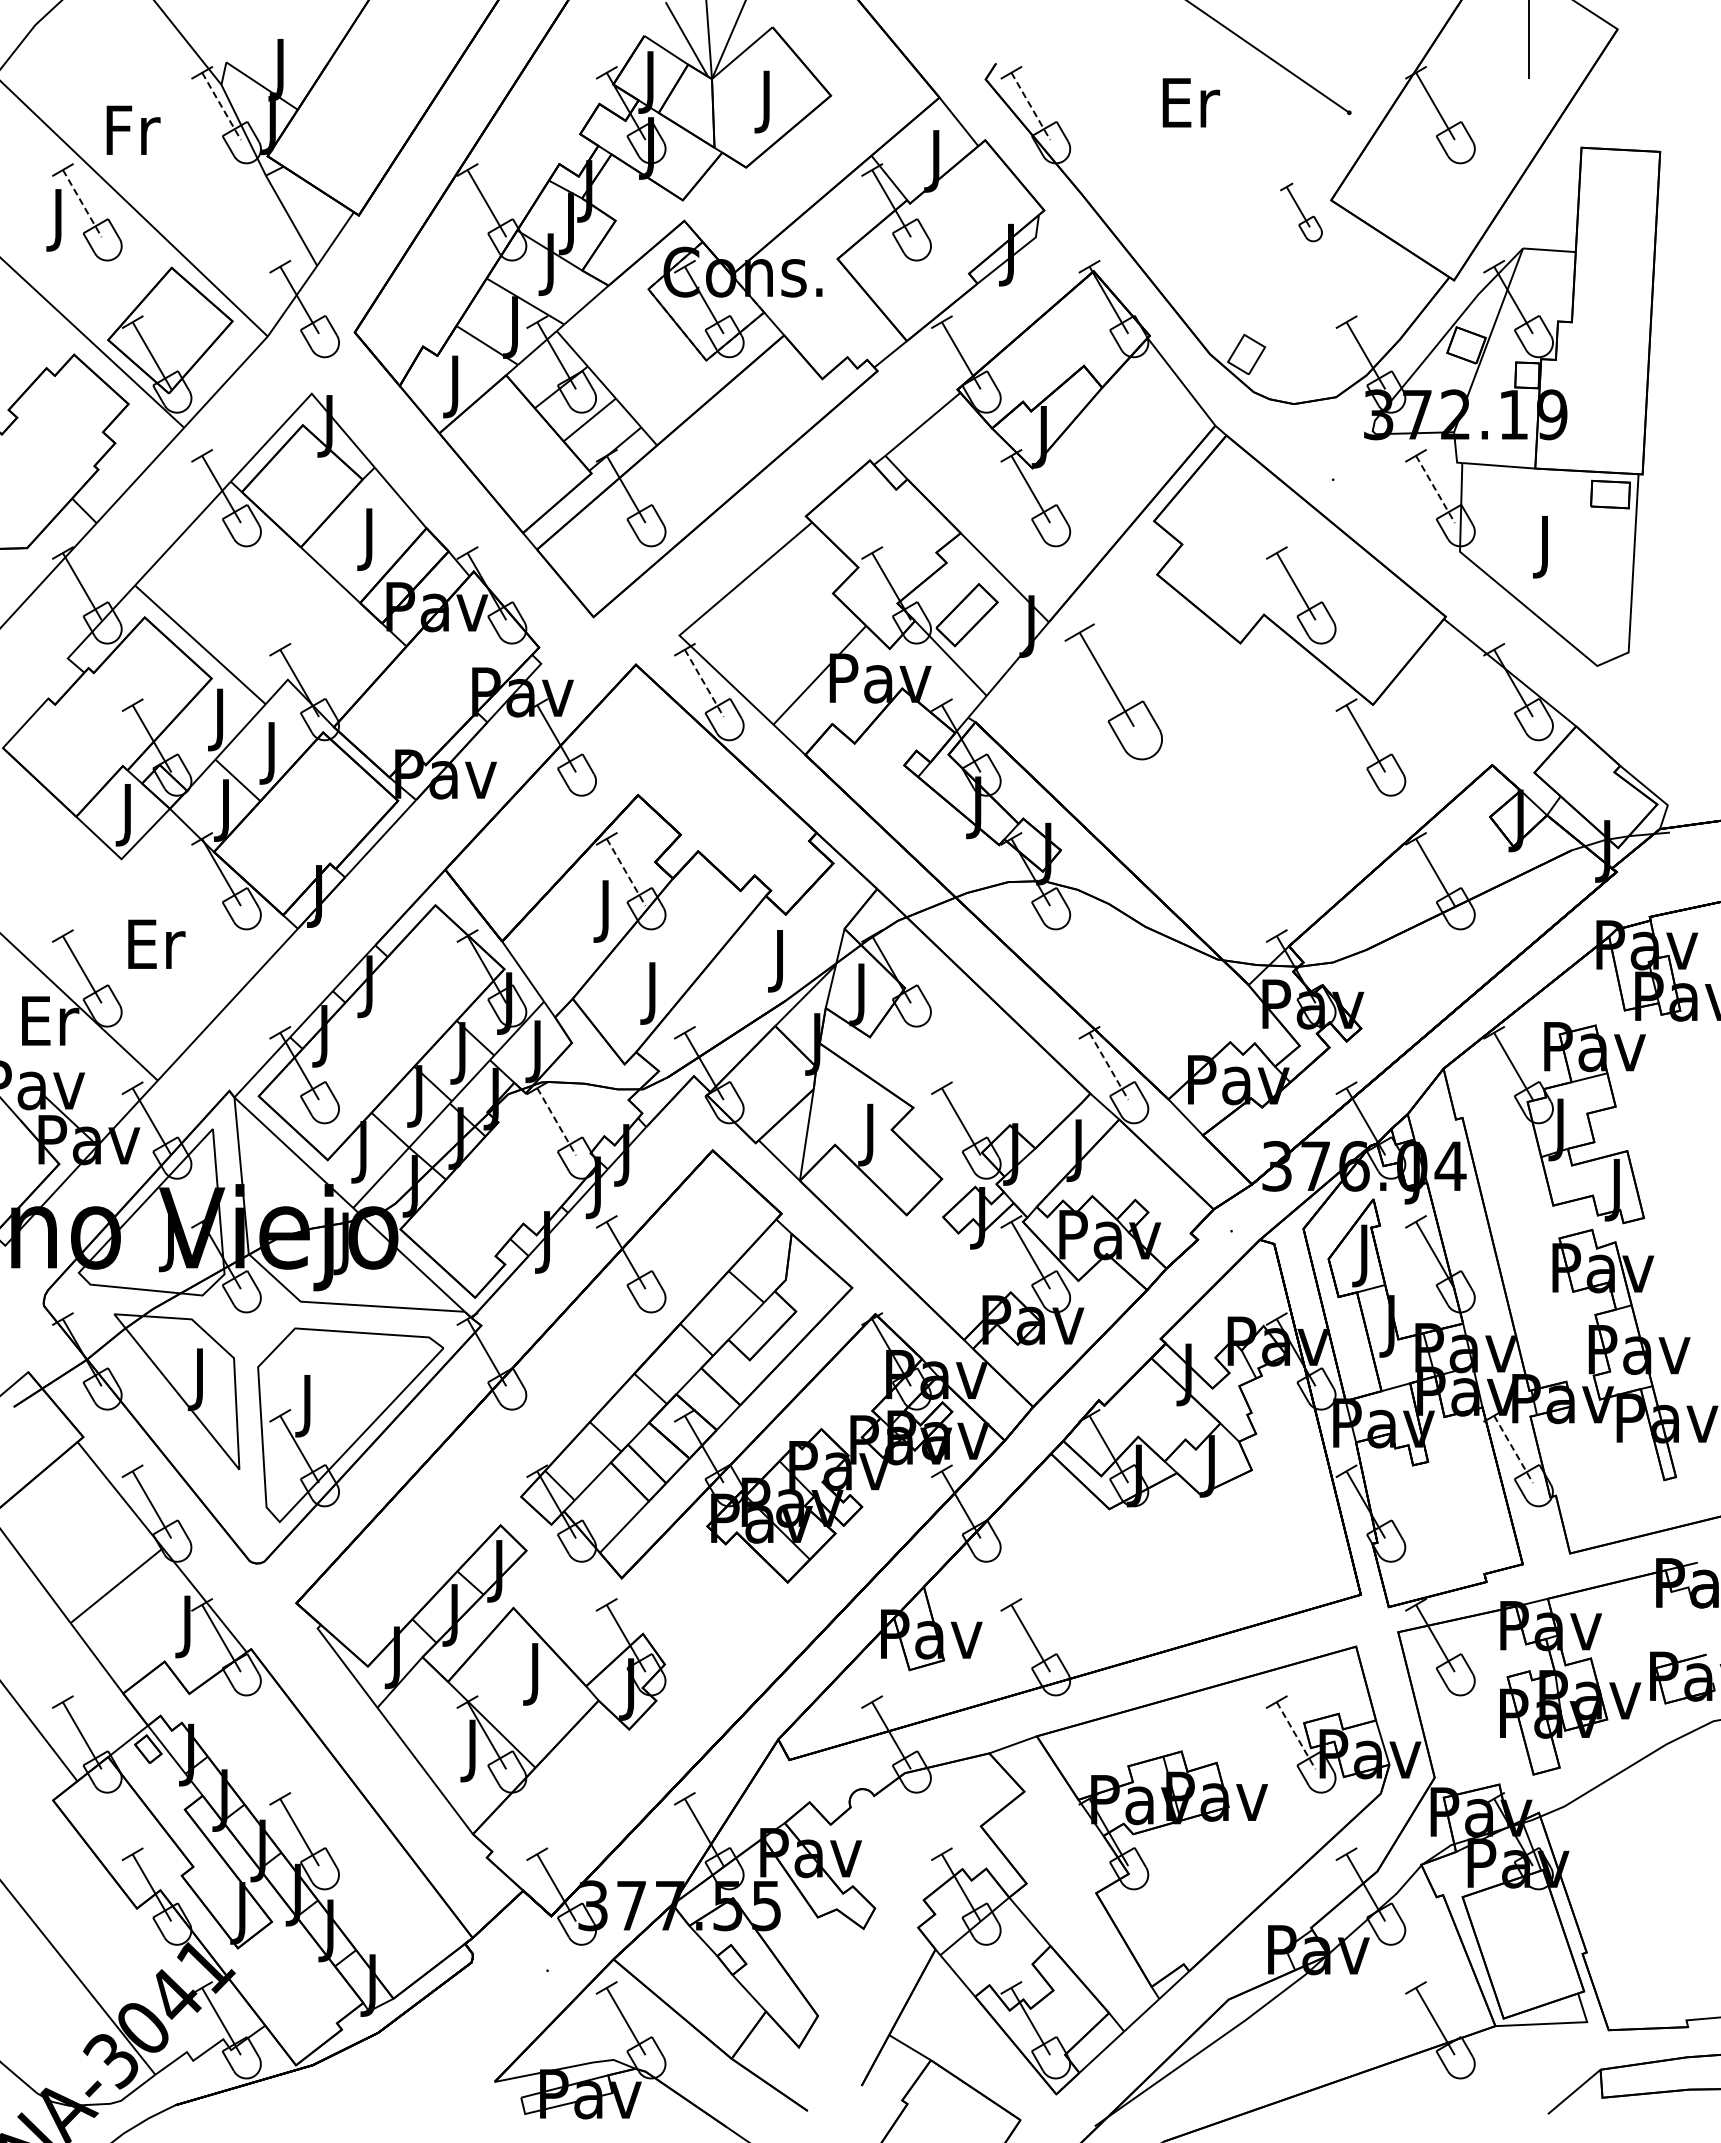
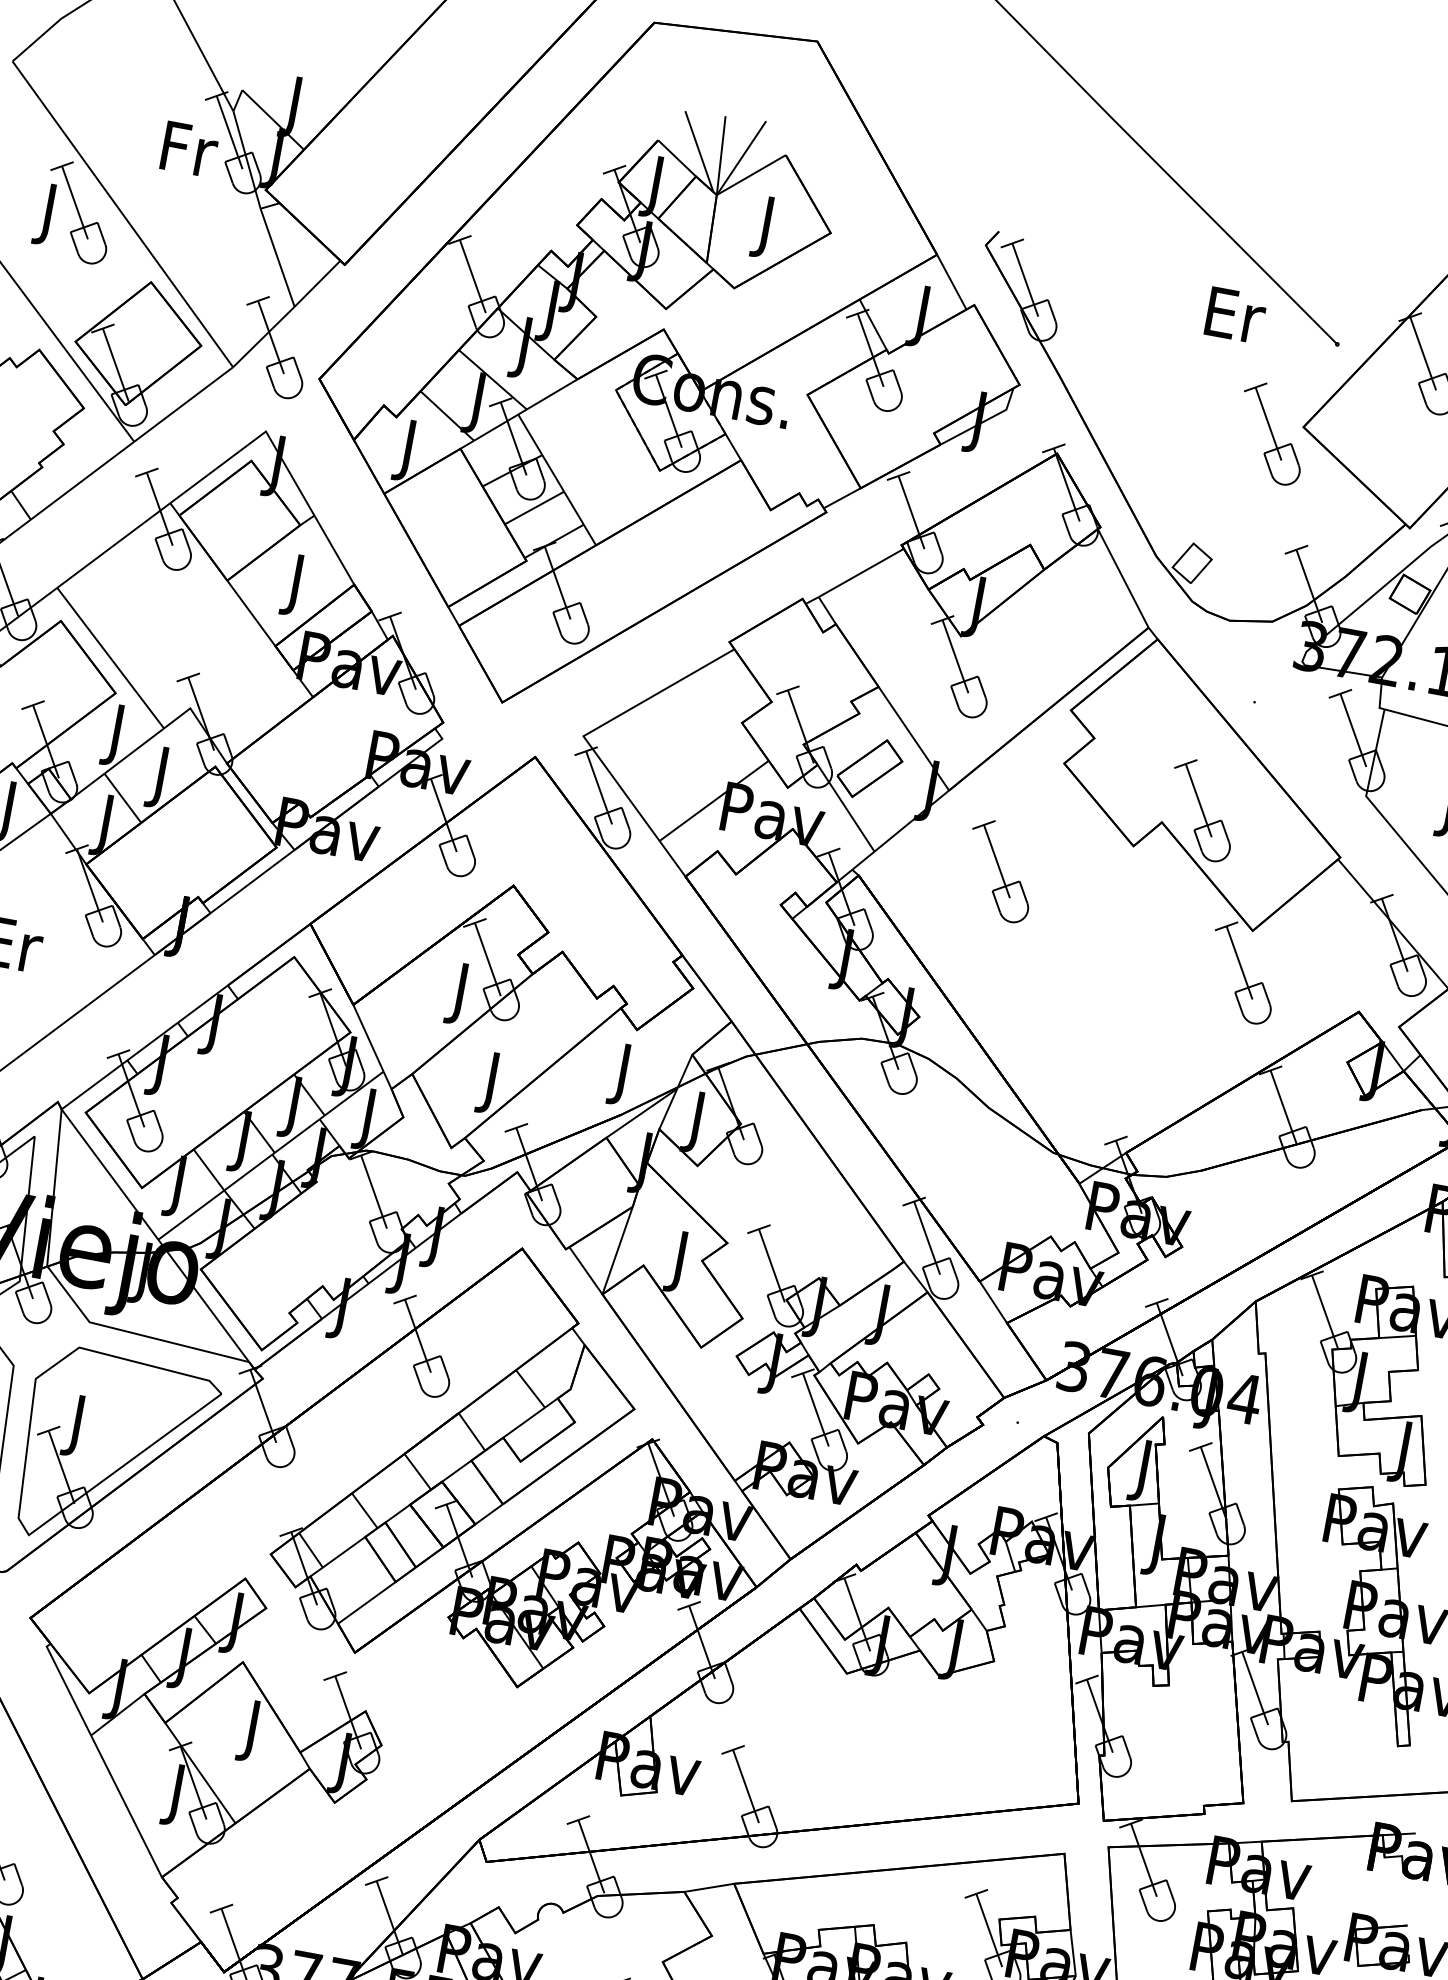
text: (1191, 102) -> (1236, 315), moved
line: (221, 106) -> (229, 132), dashed -> solid
line: (1030, 106) -> (1024, 280), dashed -> solid
text: (133, 129) -> (189, 148), moved
line: (82, 203) -> (75, 202), dashed -> solid
part: (1301, 212) -> (1272, 433), size x1.67
line: (1435, 489) -> (1353, 730), dashed -> solid
line: (704, 683) -> (599, 788), dashed -> solid
part: (1113, 692) -> (999, 871), size x0.71
line: (626, 872) -> (488, 959), dashed -> solid
line: (1108, 1066) -> (926, 1238), dashed -> solid
line: (556, 1121) -> (373, 1191), dashed -> solid
line: (1513, 1449) -> (1255, 1688), dashed -> solid
line: (1296, 1735) -> (989, 1930), dashed -> solid

